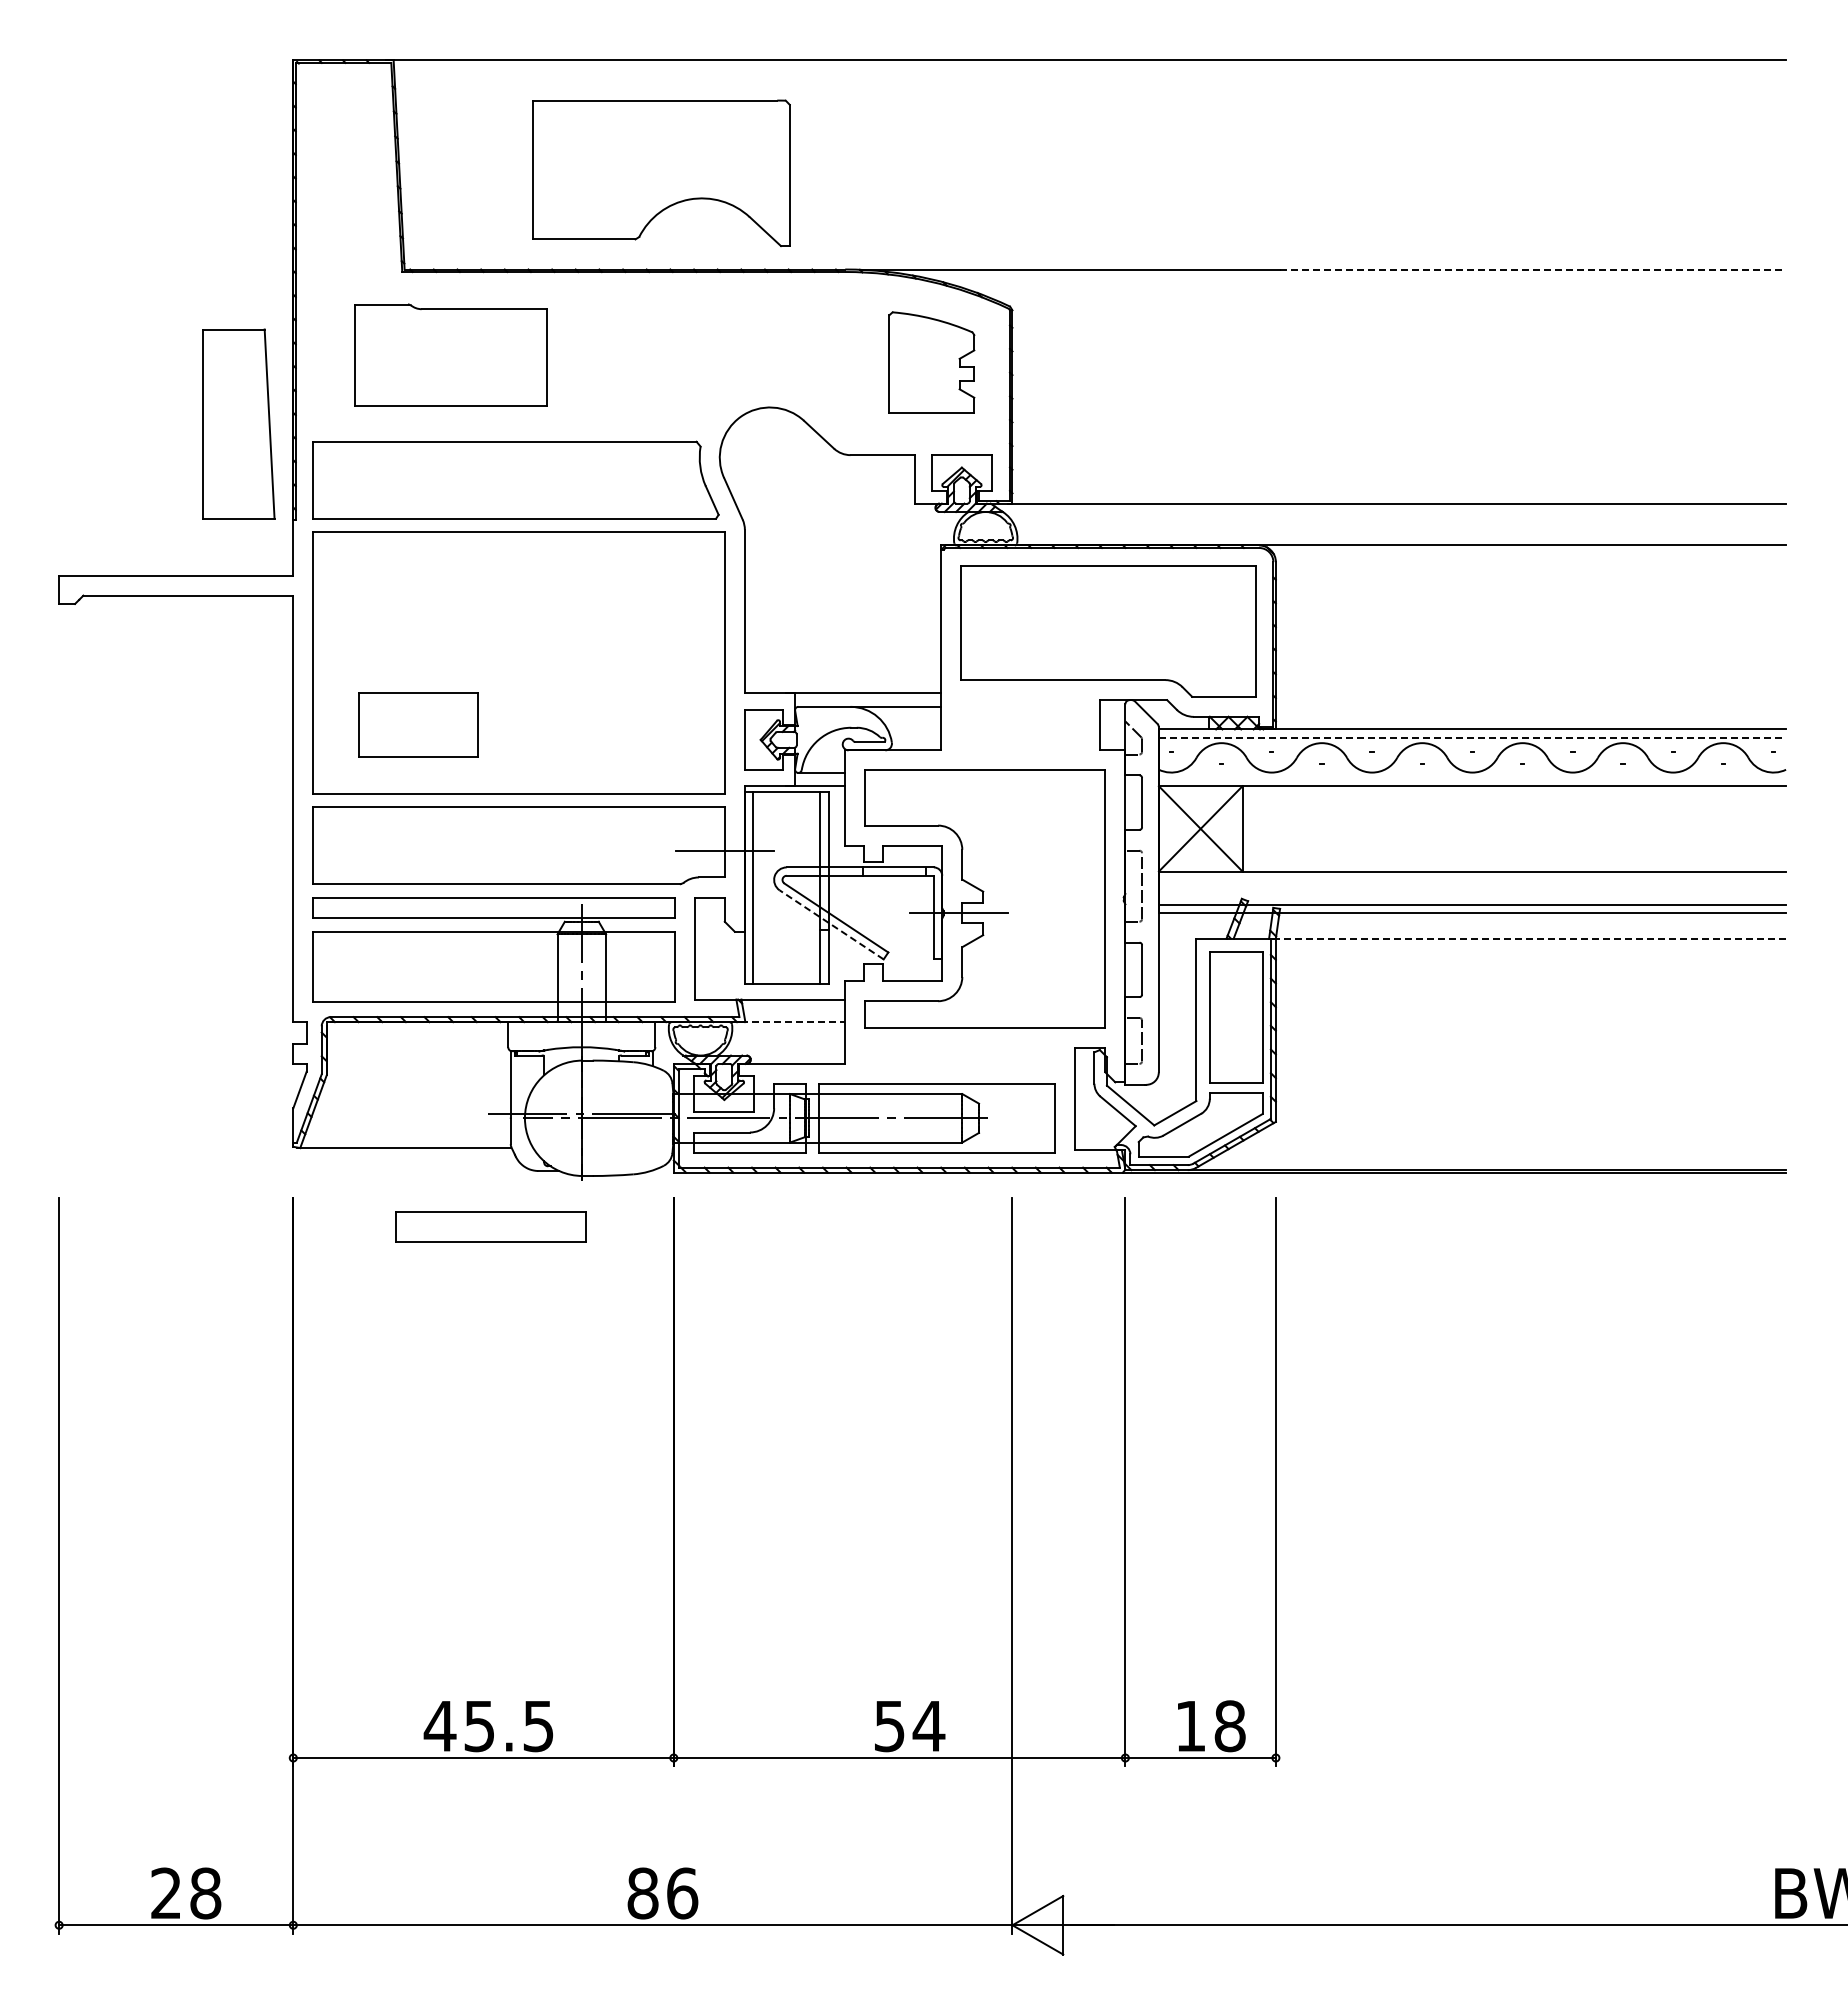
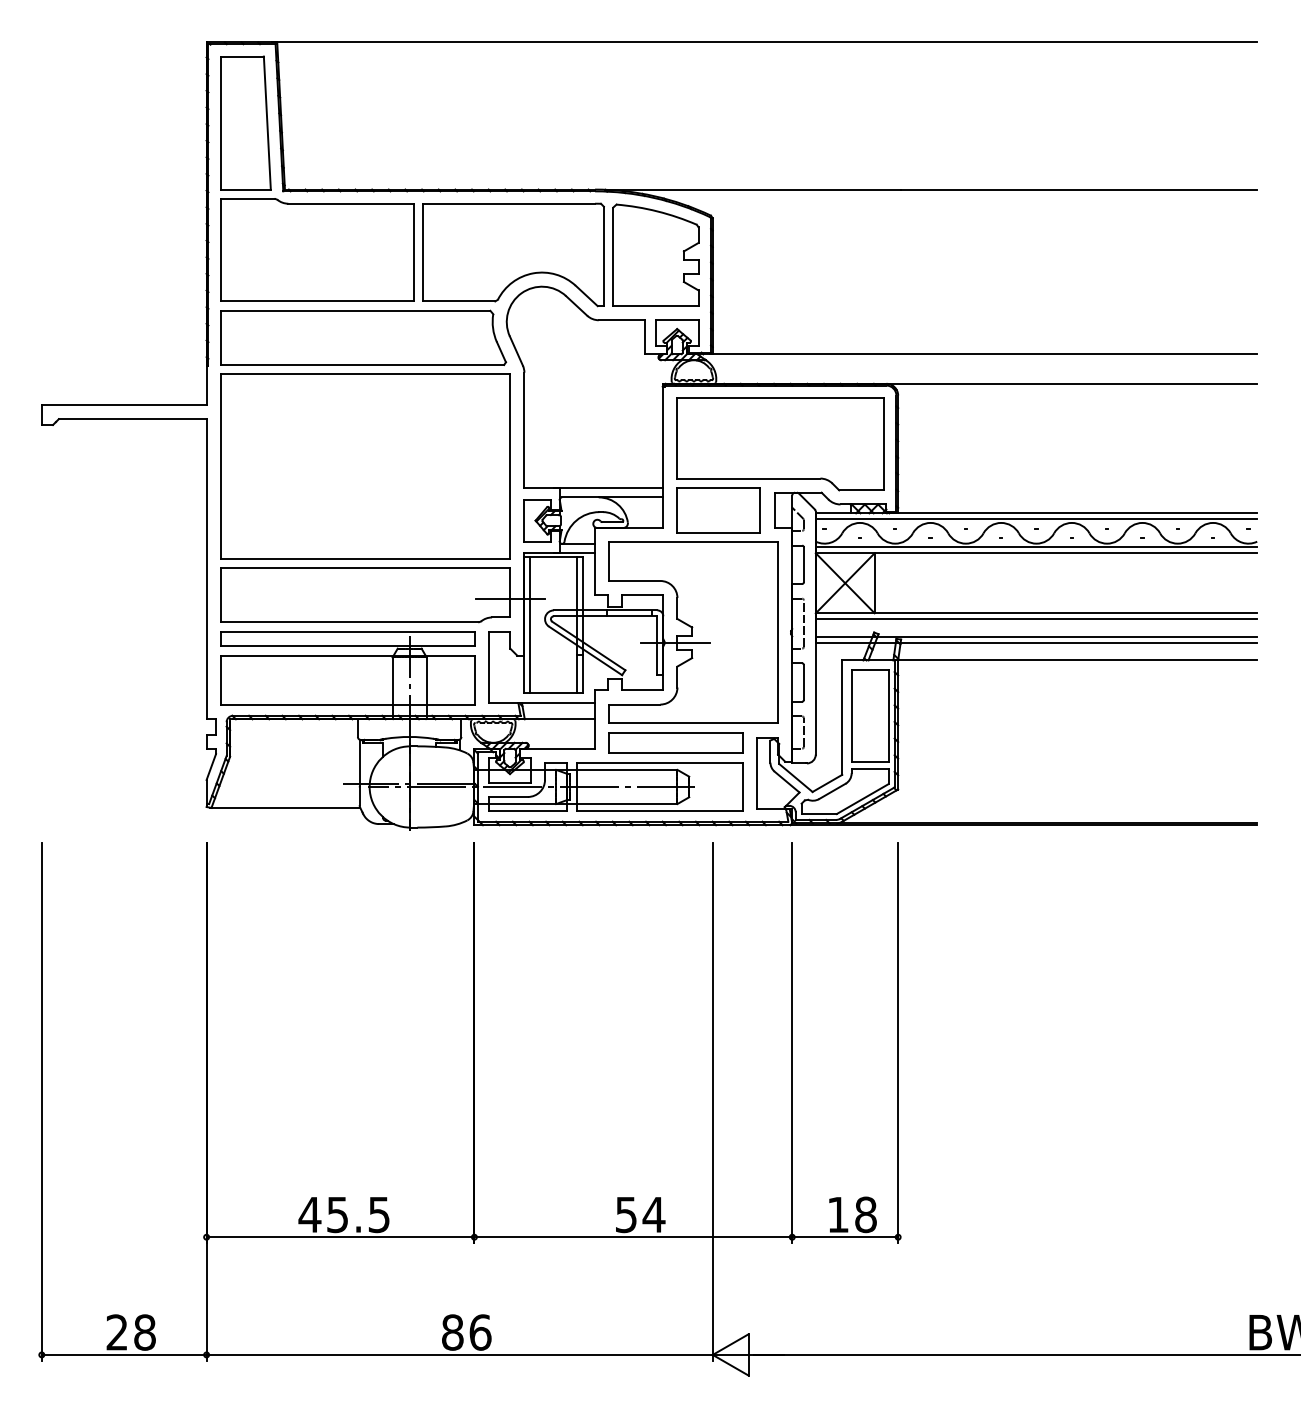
part: (661, 172) -> (513, 254), moved
line: (1533, 269) -> (1079, 189), dashed -> solid
part: (450, 354) -> (317, 249), size x1.43
part: (931, 362) -> (655, 255), size x1.43
part: (238, 423) -> (245, 122), moved
part: (418, 724) -> (718, 509), moved
line: (1472, 737) -> (1036, 518), dashed -> solid
line: (1472, 777) -> (1036, 547), added
line: (1472, 879) -> (1036, 618), added
line: (831, 924) -> (585, 650), dashed -> solid
line: (1530, 938) -> (1077, 660), dashed -> solid
line: (793, 1022) -> (558, 719), dashed -> solid
part: (490, 1226) -> (675, 742), moved

